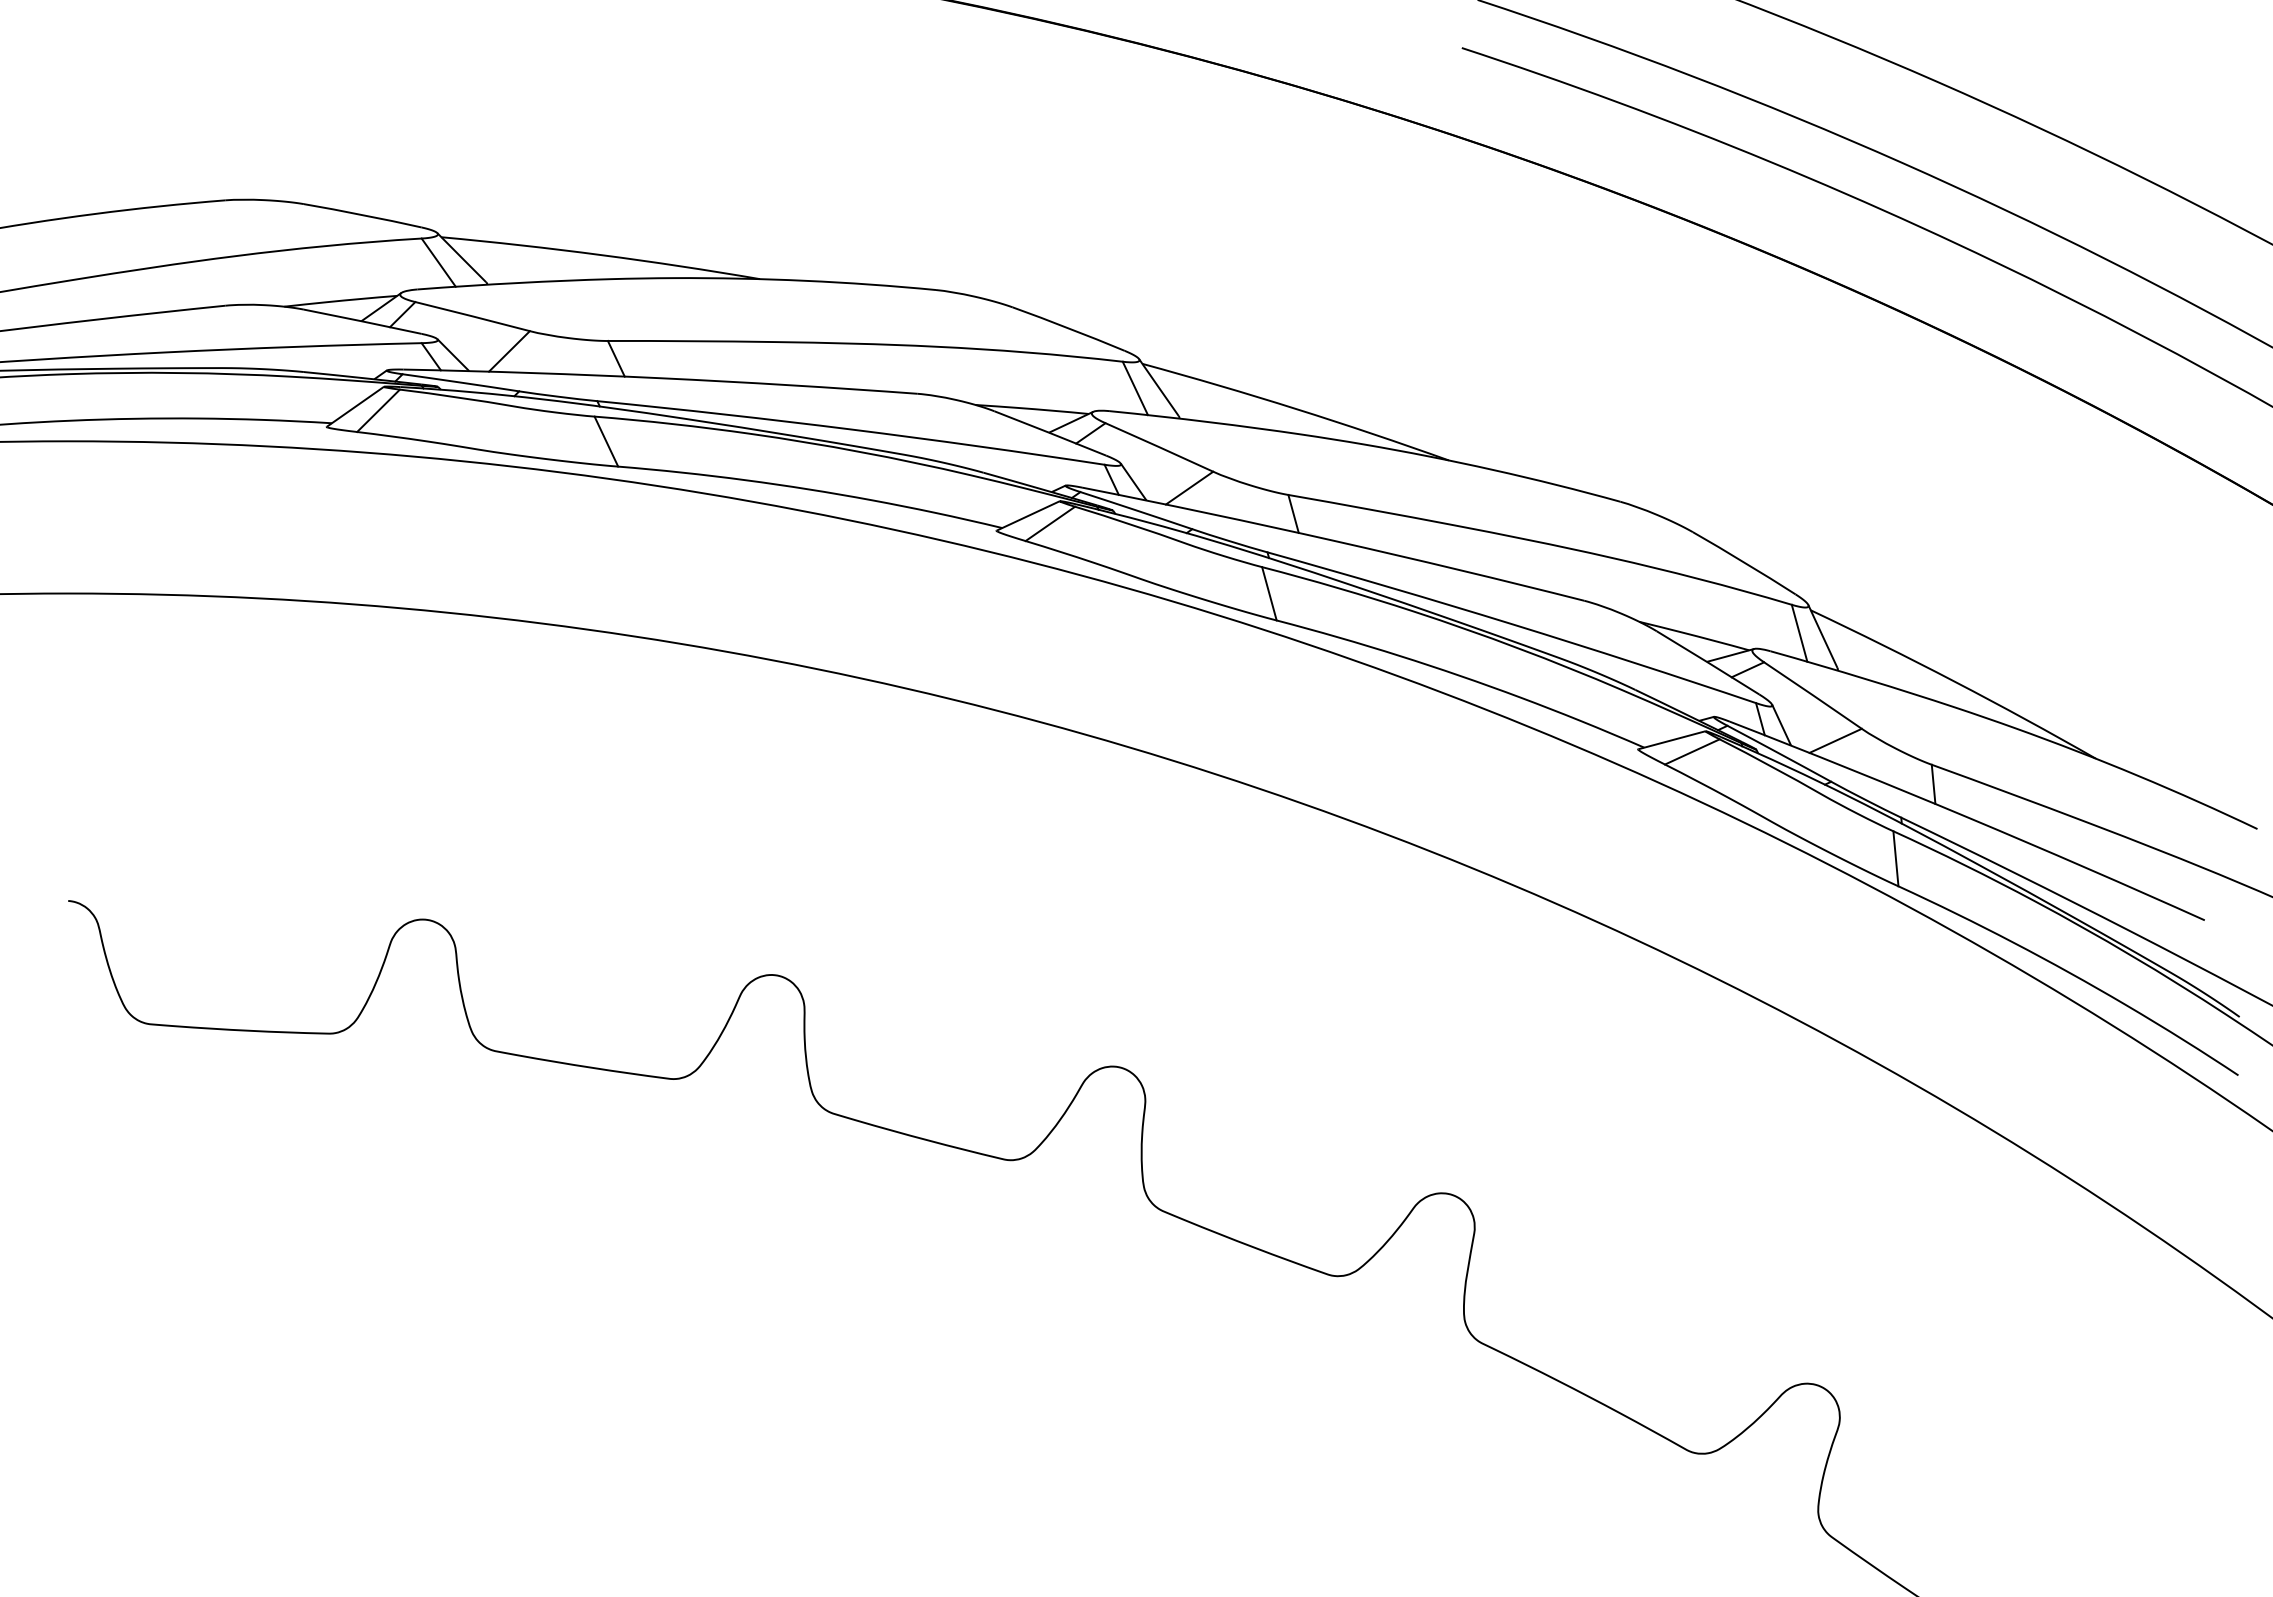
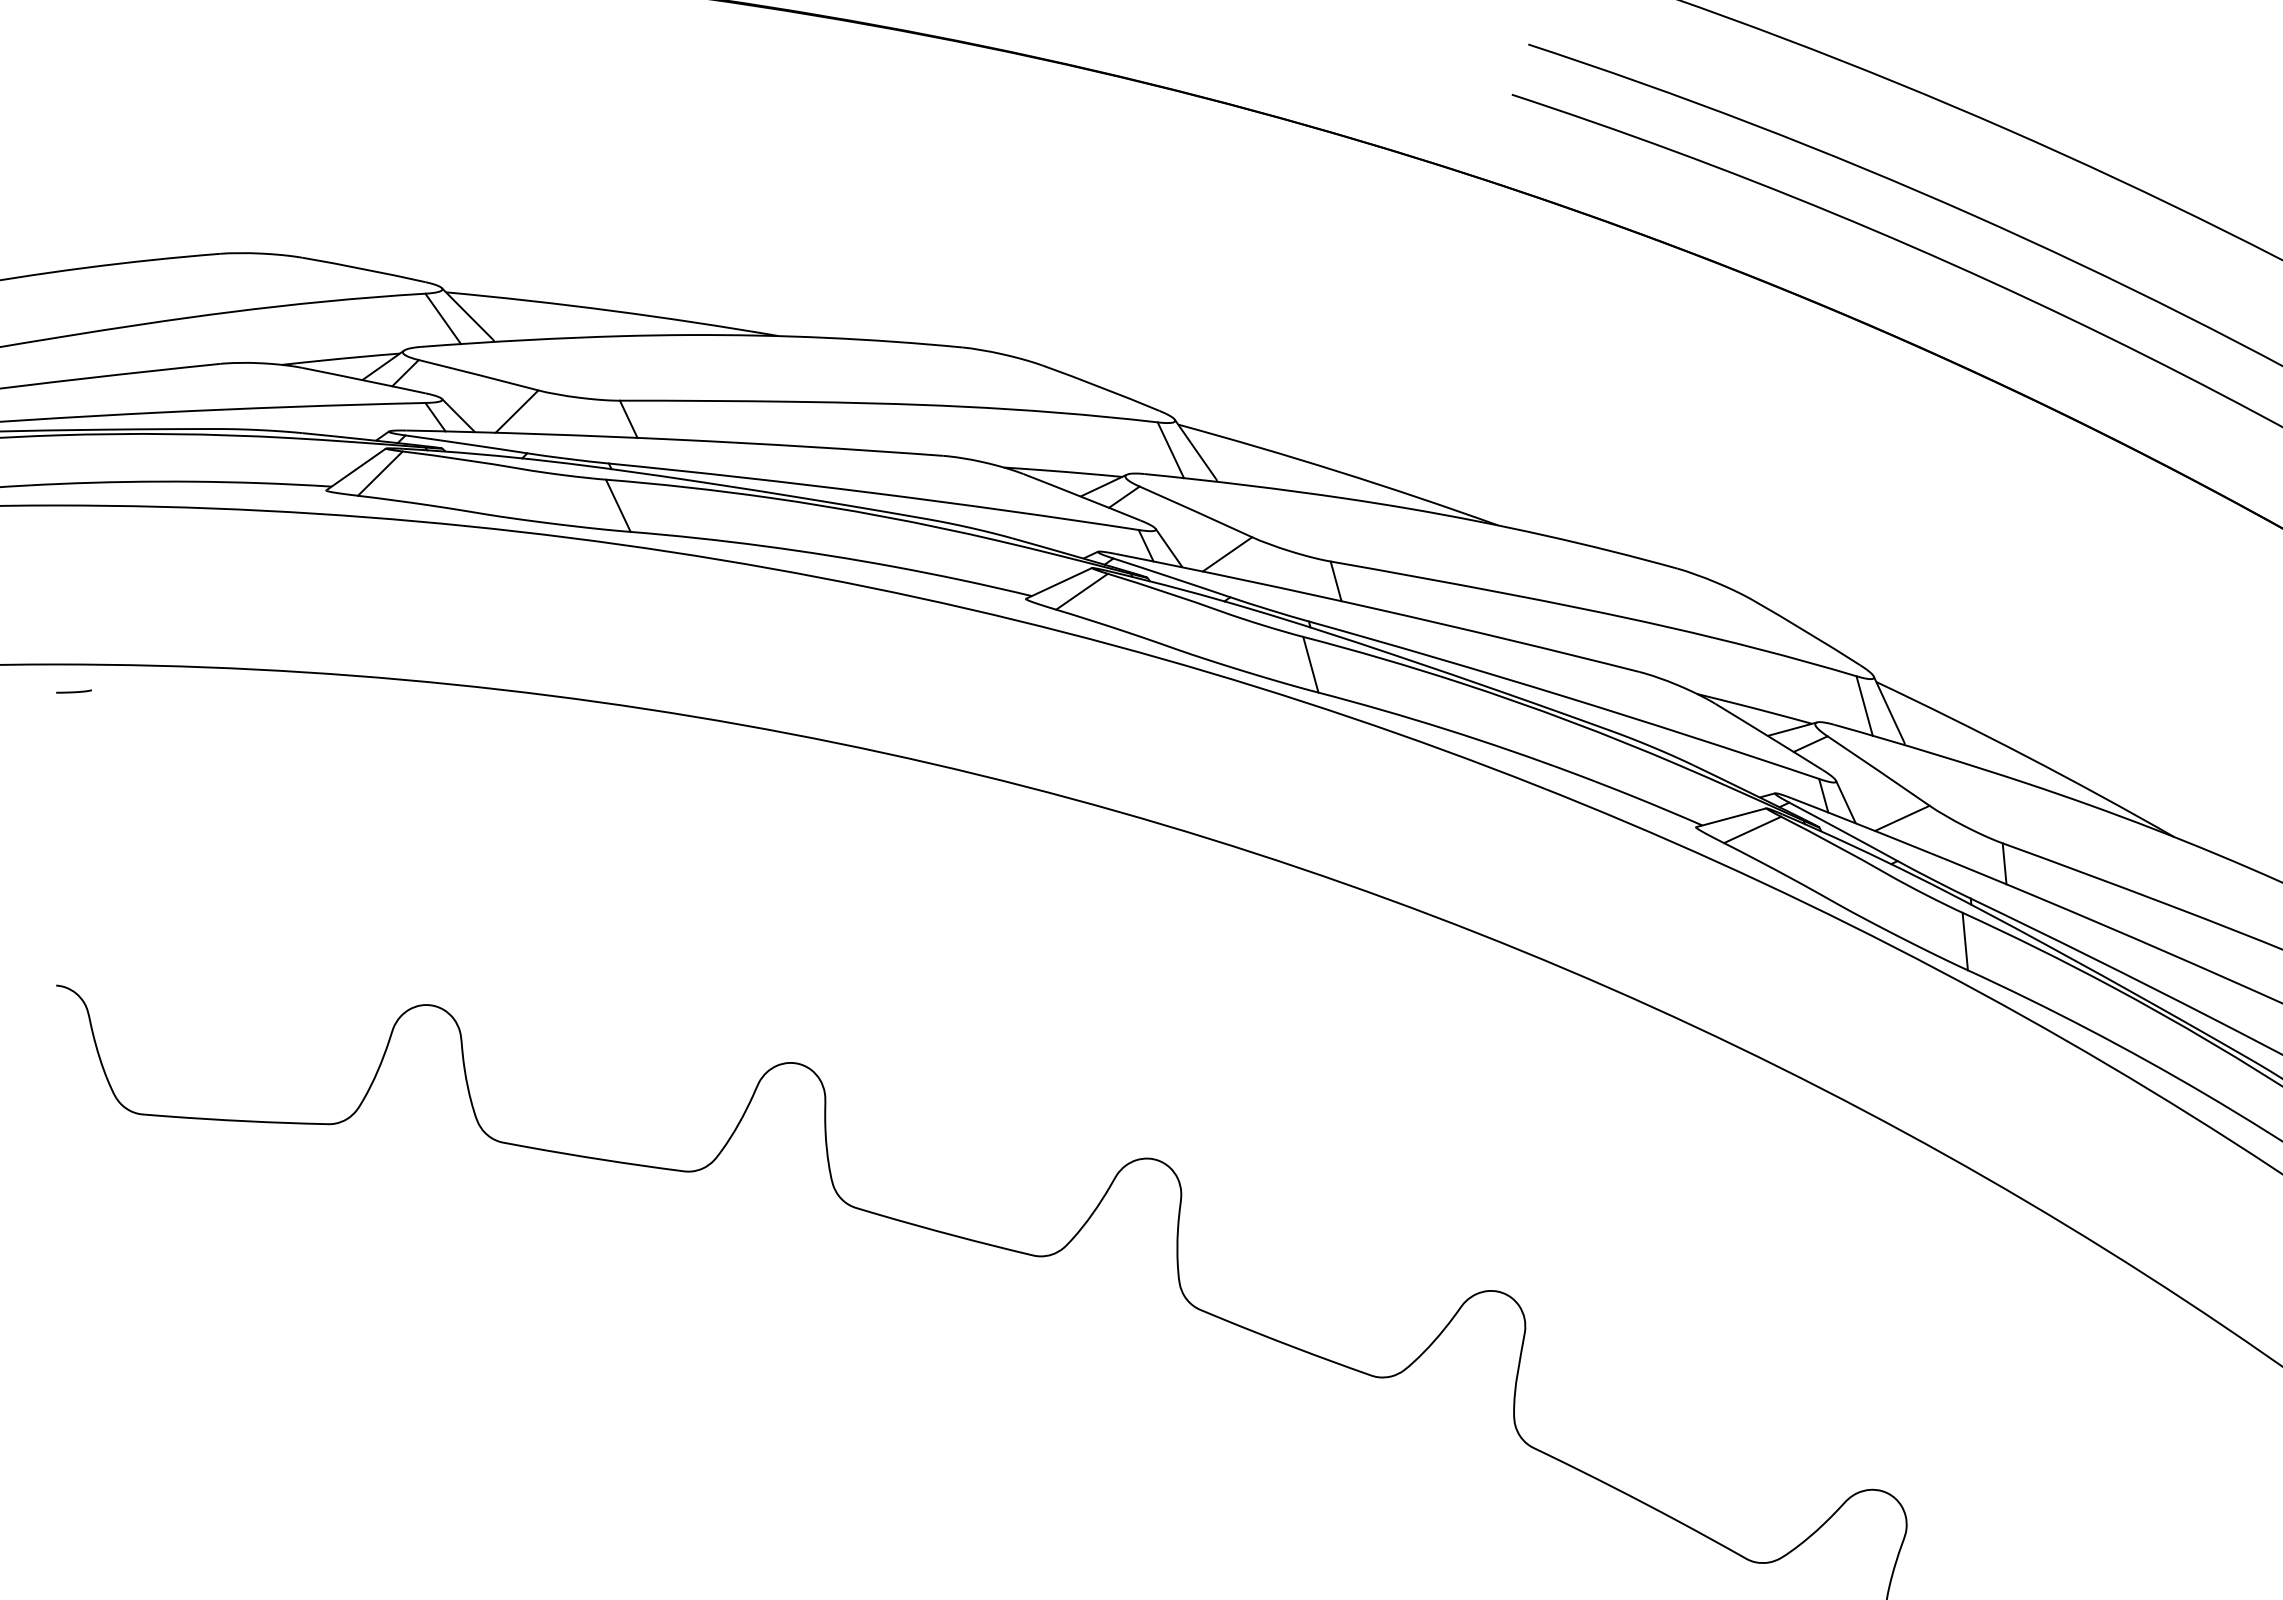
line: (85, 619) -> (74, 691), added

